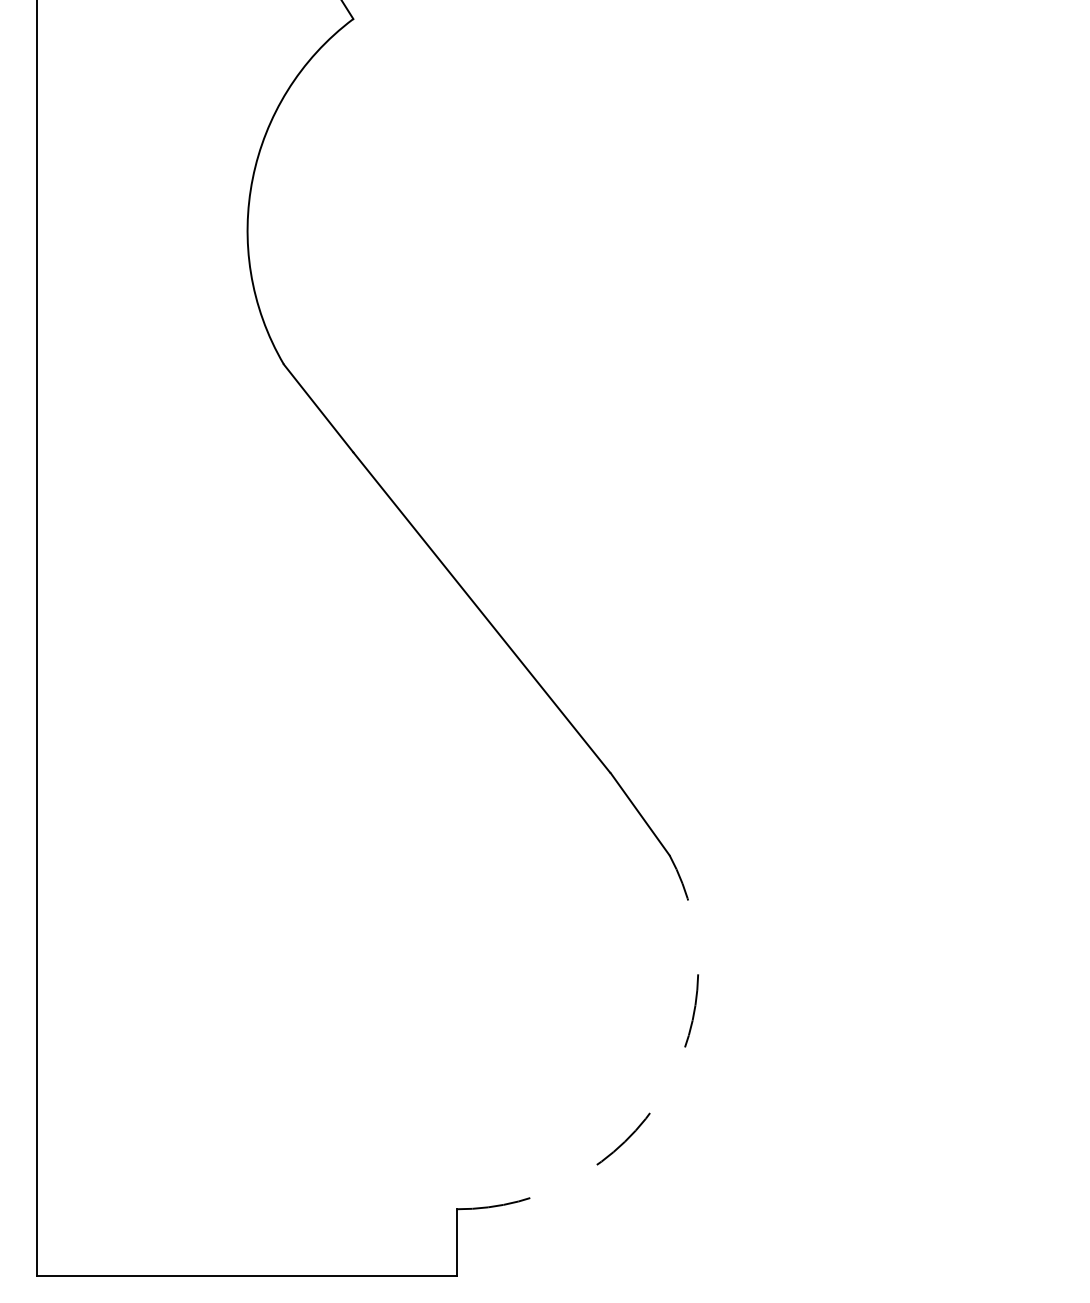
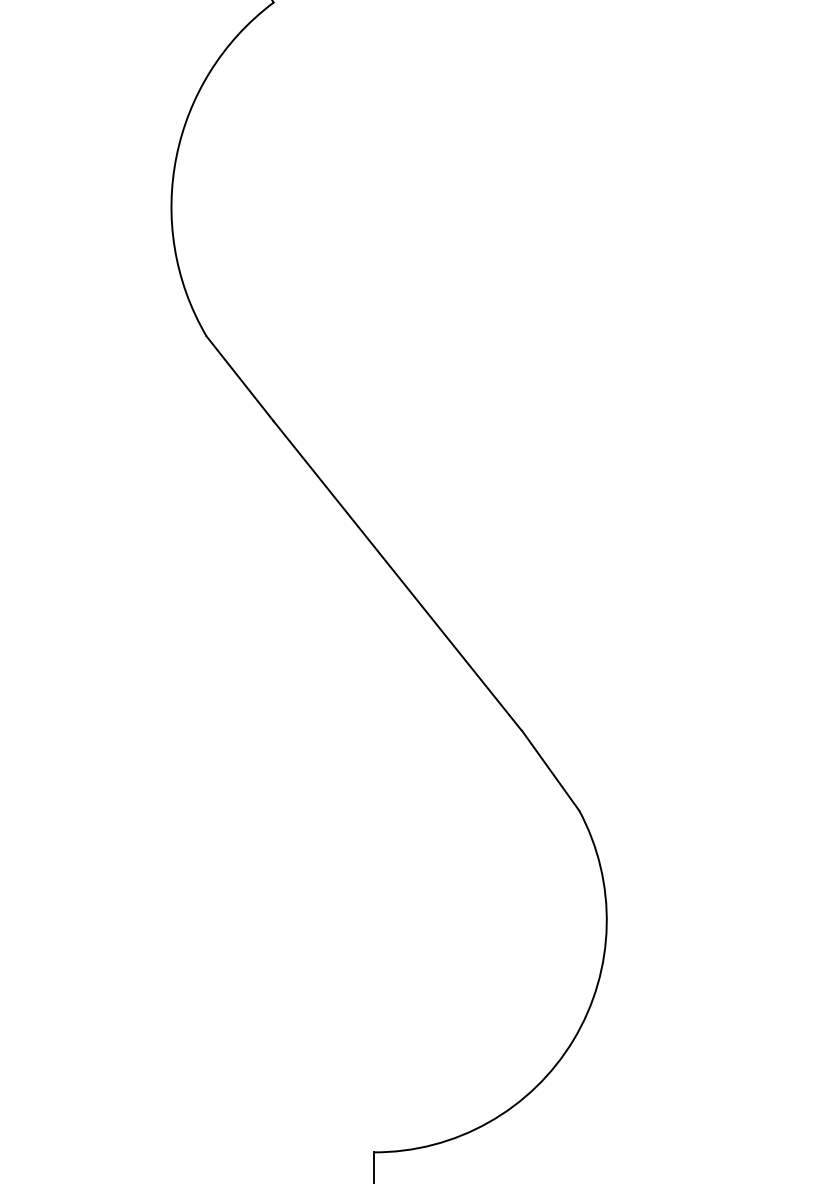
arc: (663, 1092) -> (573, 1039), dashed -> solid

